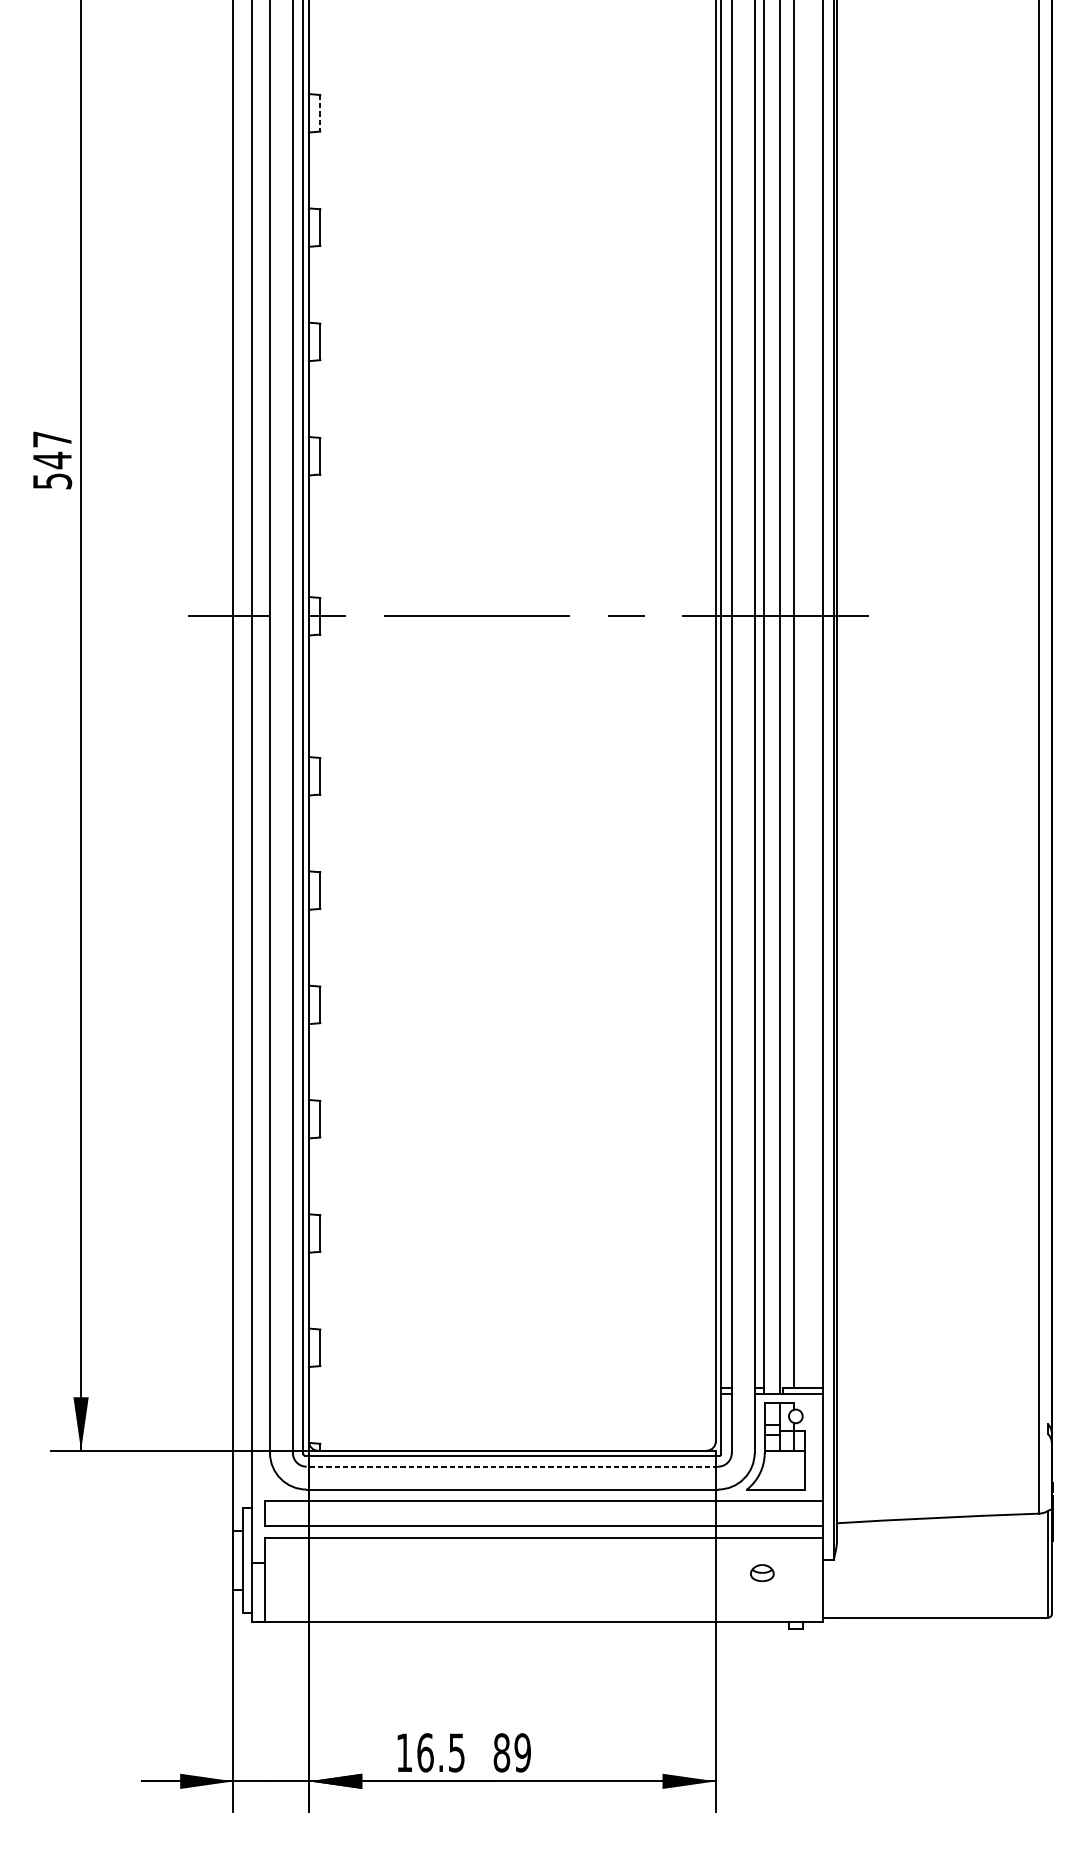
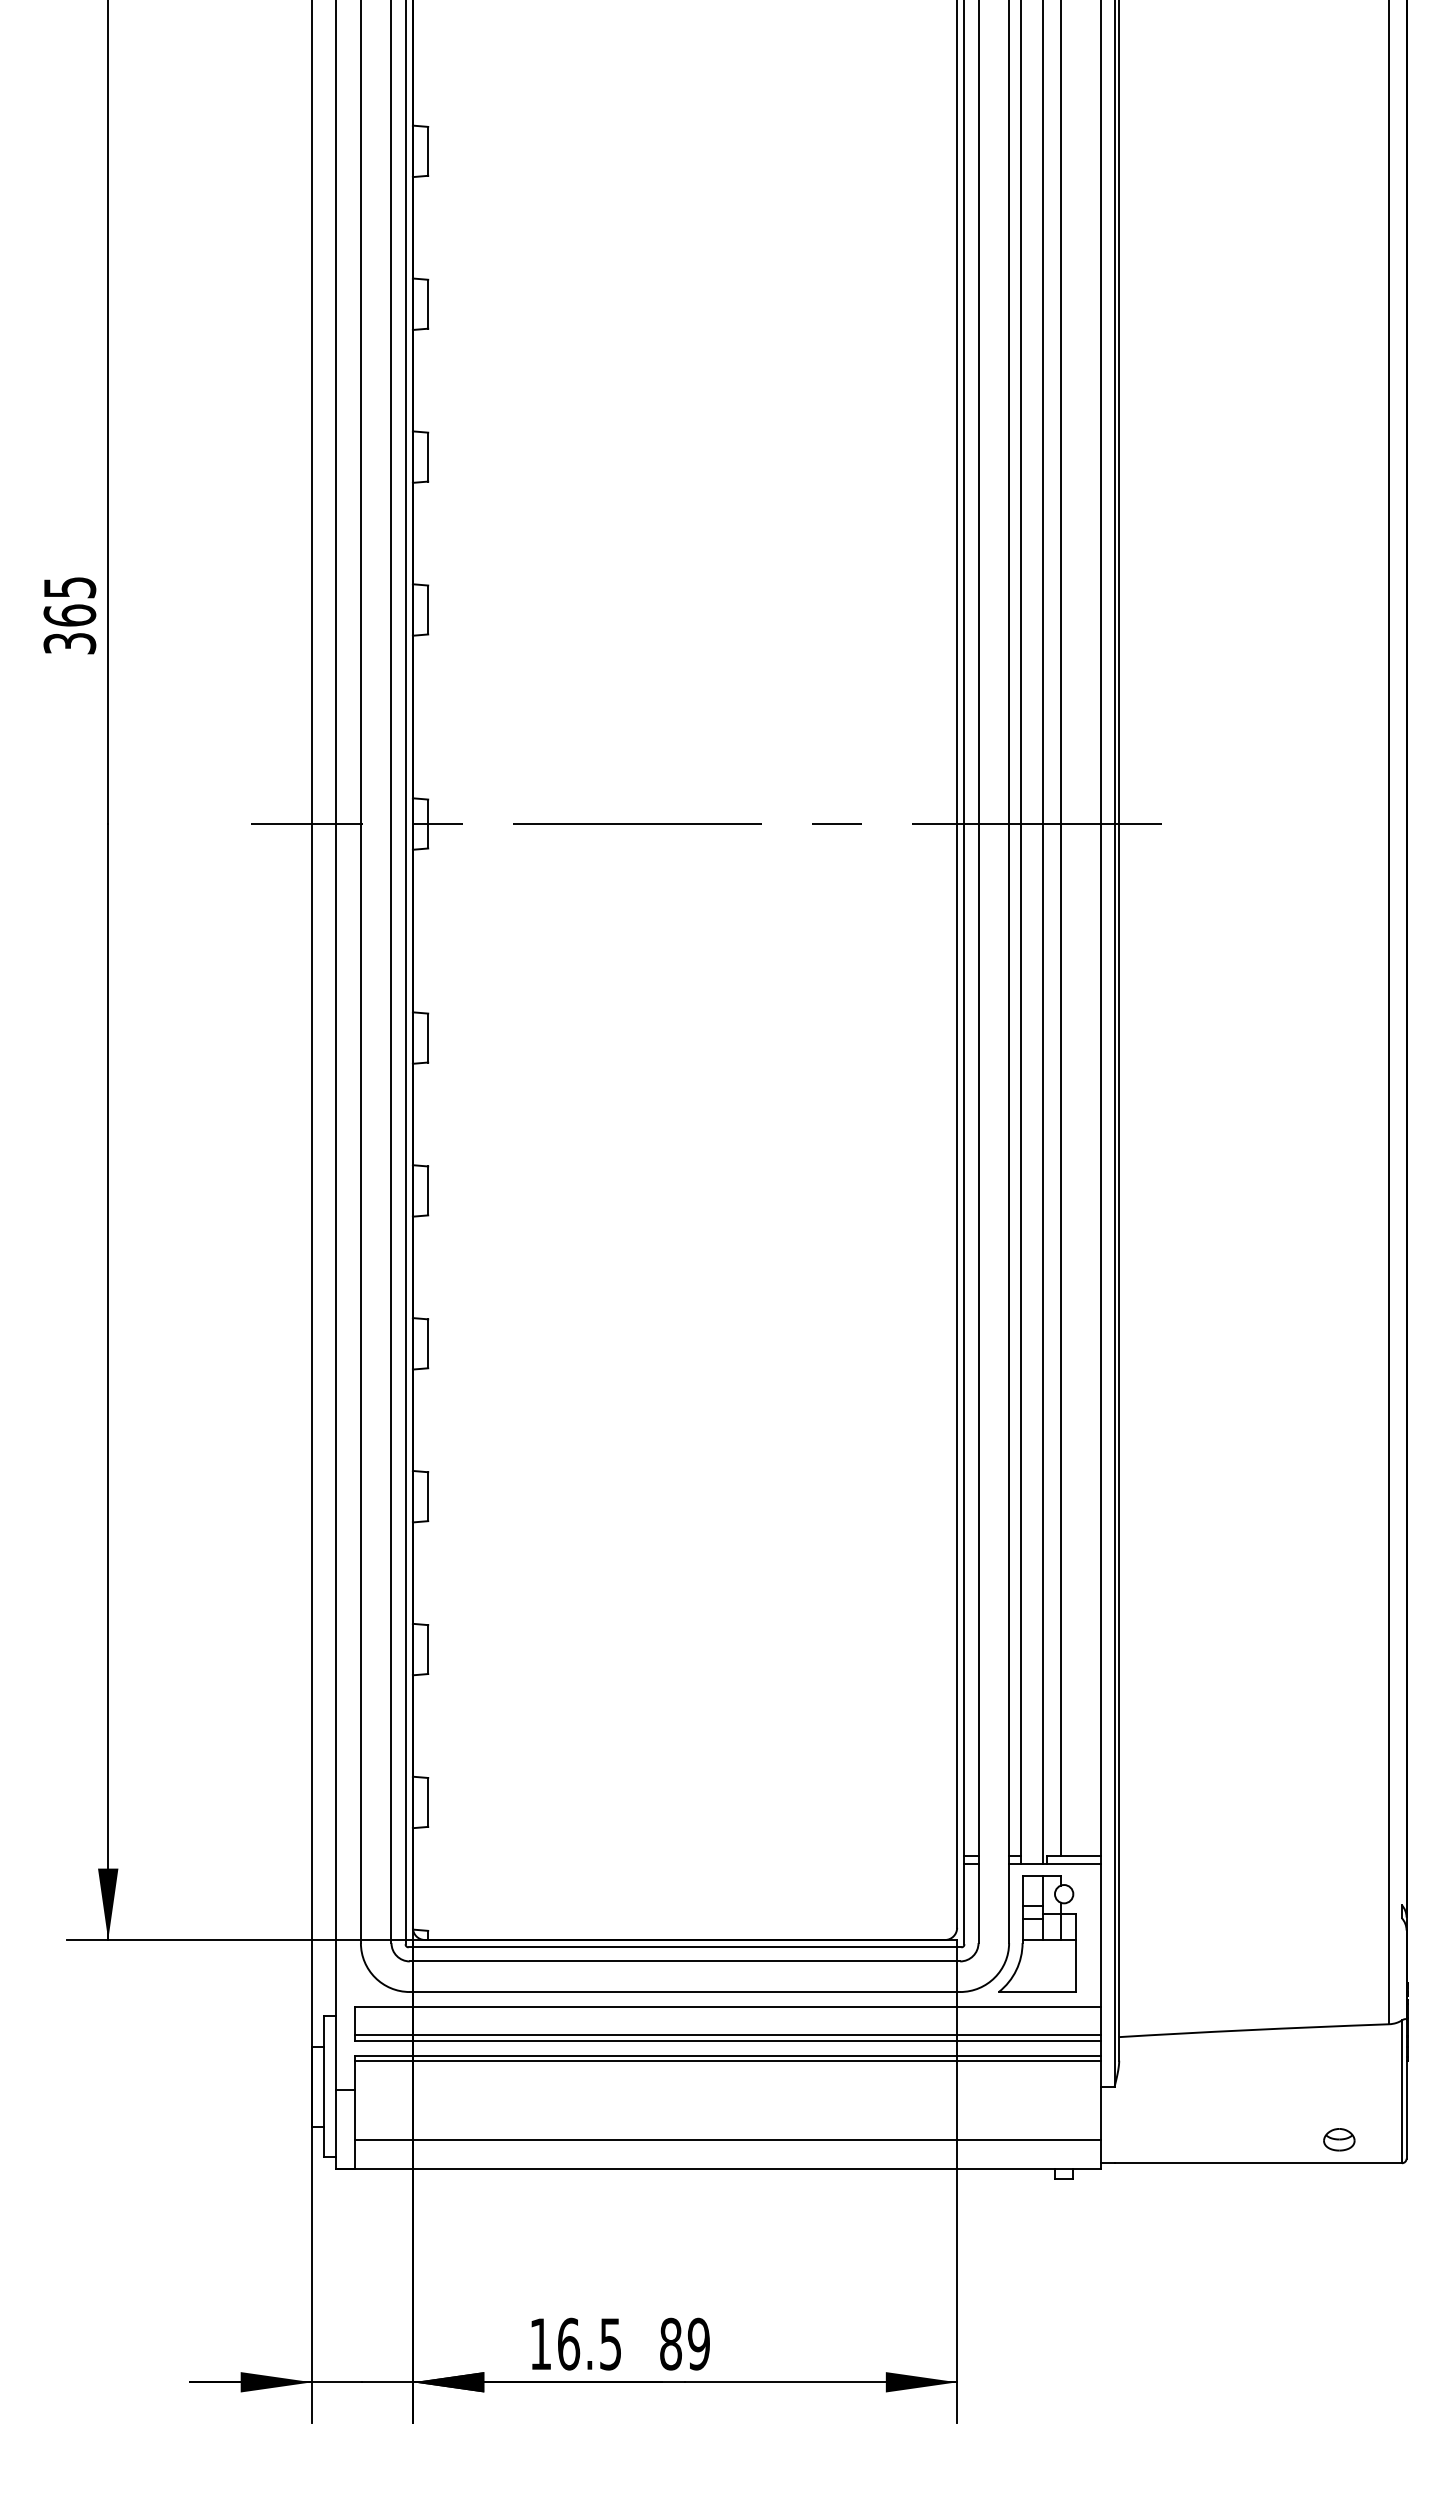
line: (320, 113) -> (428, 151), dashed -> solid
text: (52, 460) -> (69, 615), 547 -> 365
line: (511, 1466) -> (684, 1961), dashed -> solid
line: (544, 1521) -> (727, 2034), added
line: (544, 1540) -> (727, 2060), added
part: (762, 1572) -> (1339, 2139), moved
line: (544, 1600) -> (727, 2140), added

